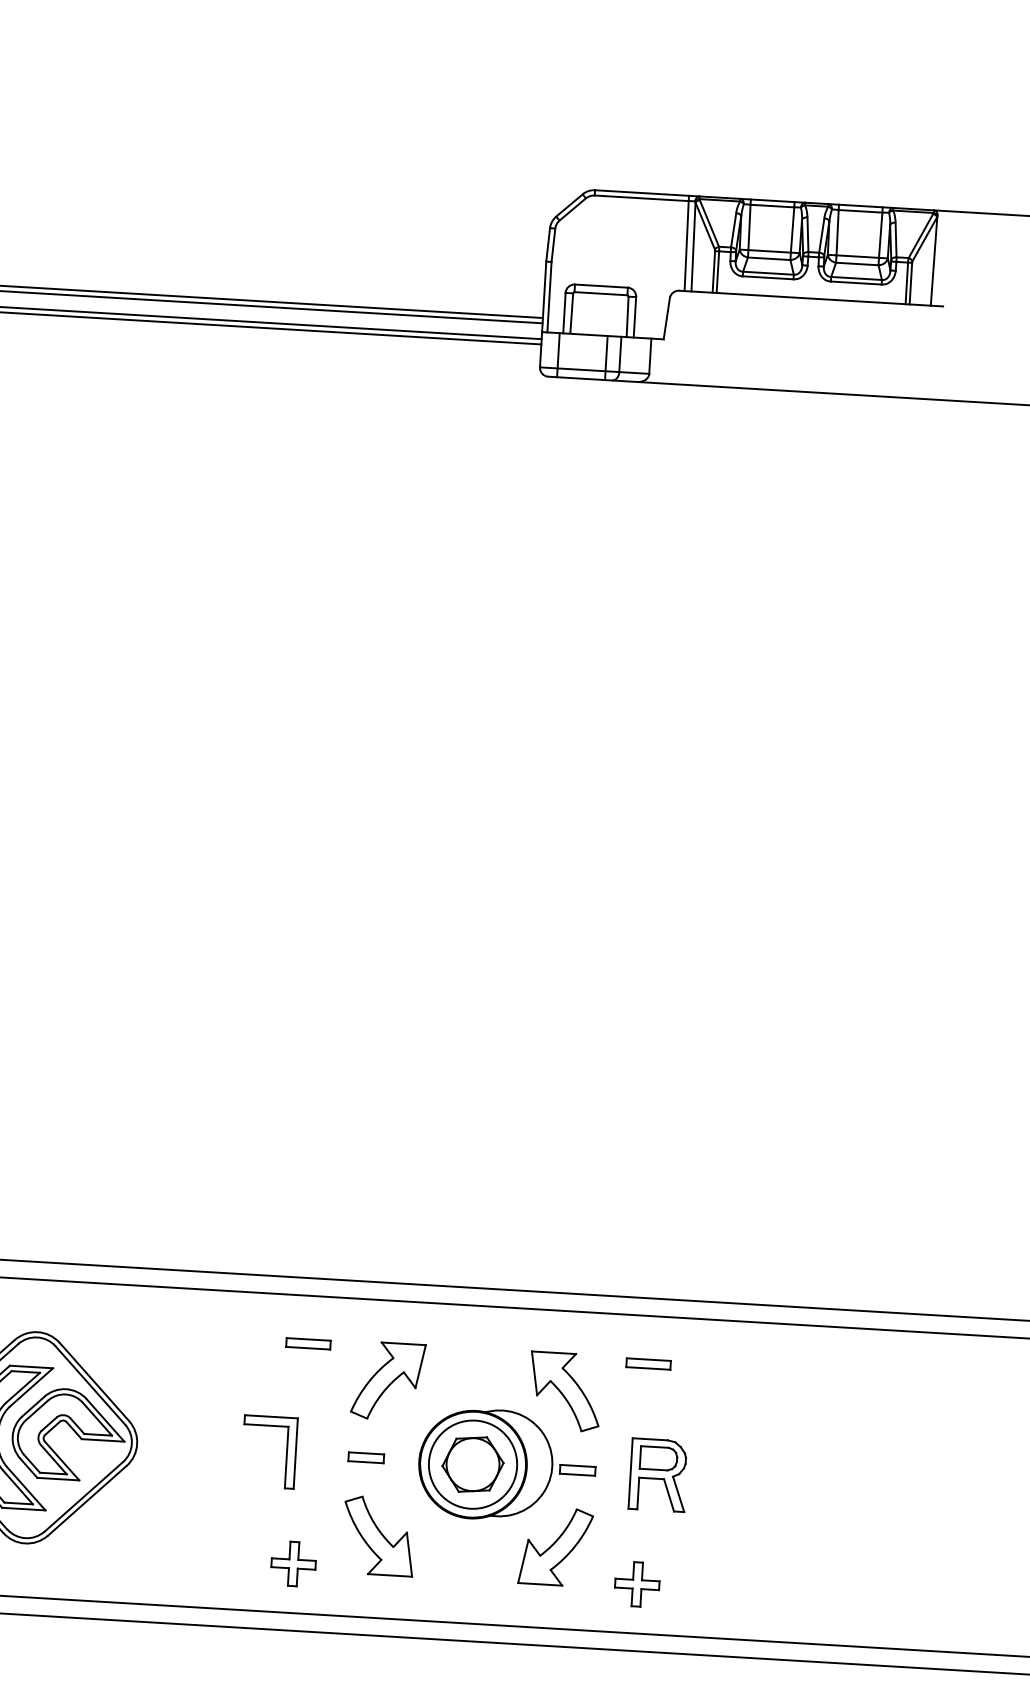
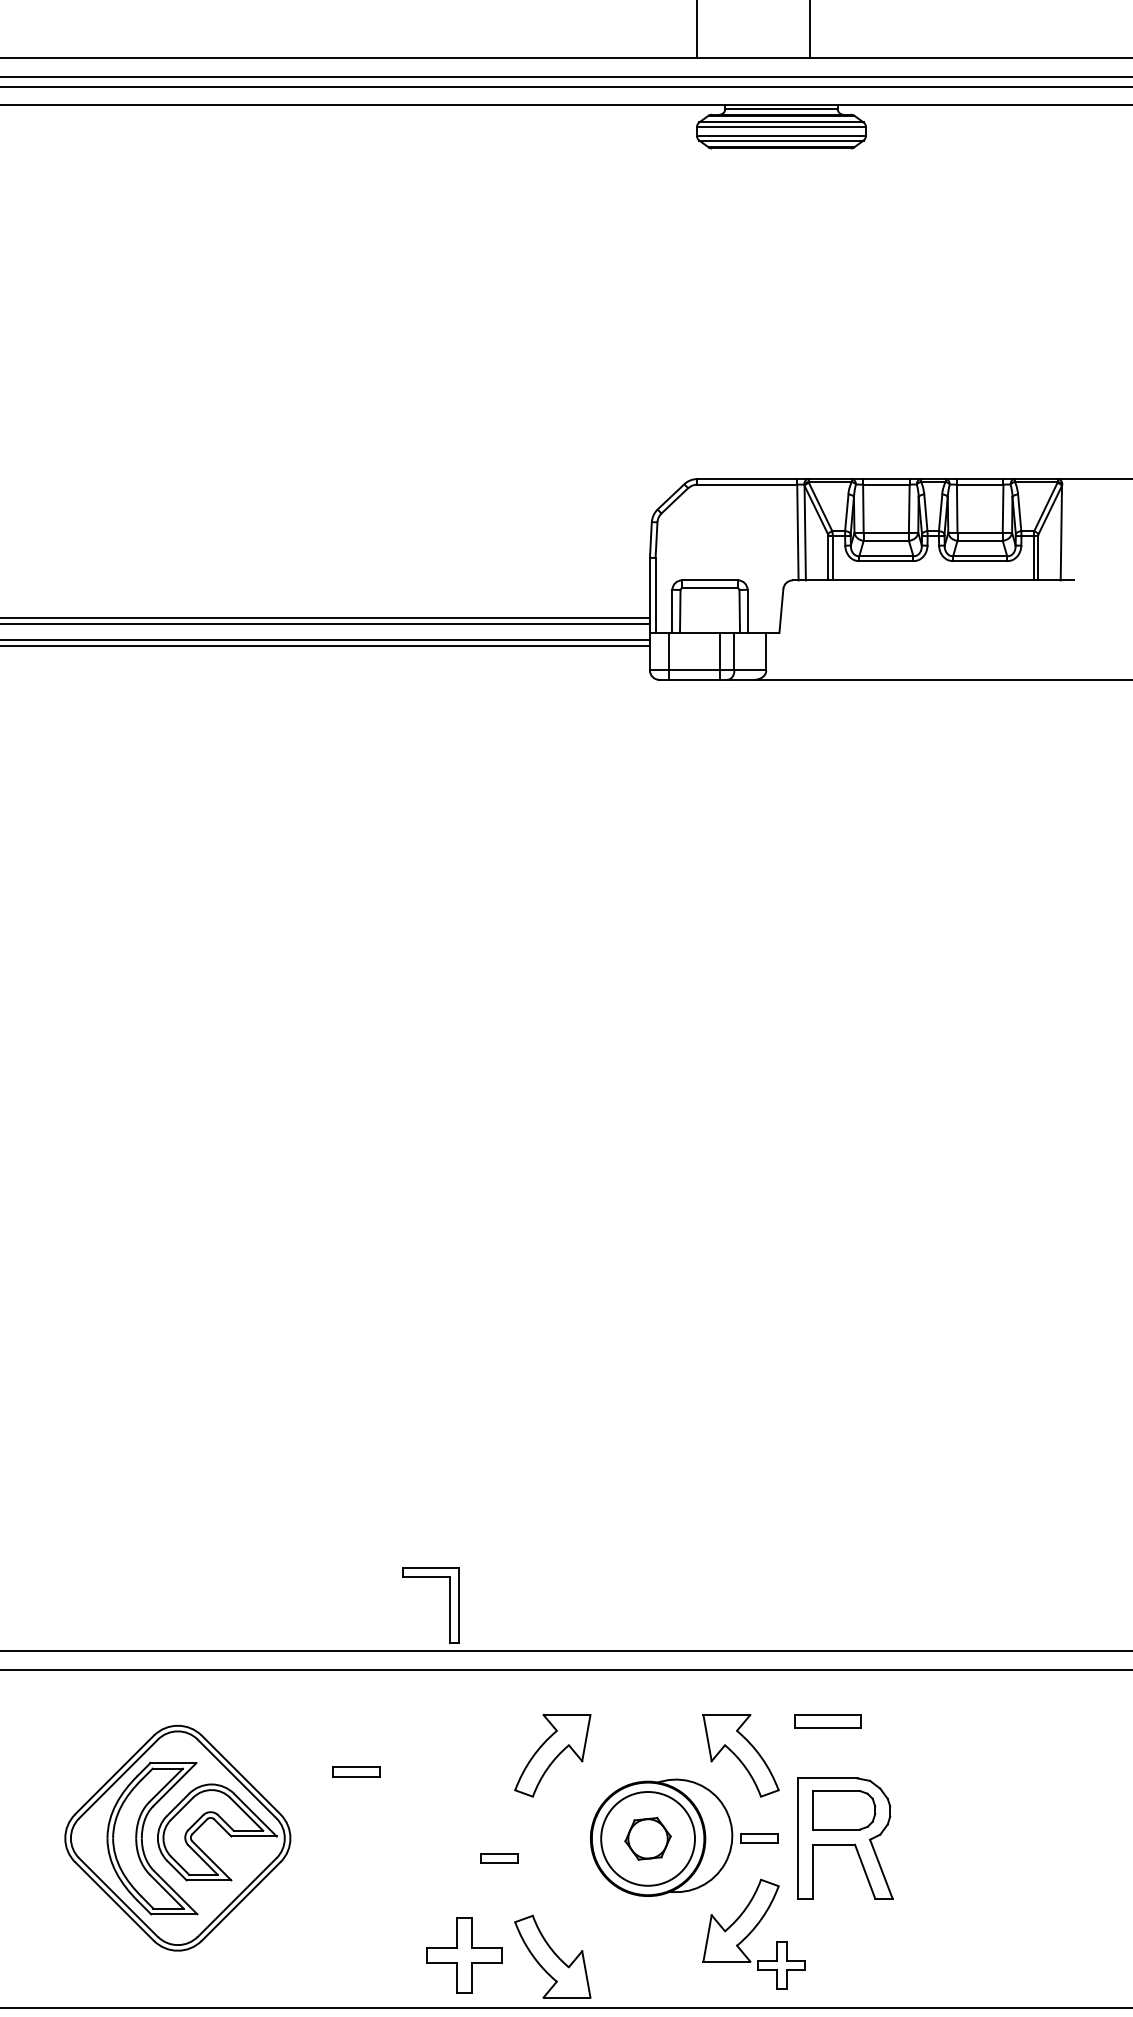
part: (308, 1343) -> (356, 1771), moved
part: (648, 1363) -> (827, 1720), size x1.4
part: (286, 1453) -> (449, 1605), moved
part: (366, 1457) -> (499, 1858), moved
part: (472, 1464) -> (647, 1838), size x0.7
part: (658, 1474) -> (845, 1837), size x1.6
part: (378, 1535) -> (552, 1956), moved
part: (293, 1563) -> (463, 1955), size x1.6
part: (636, 1584) -> (781, 1965), moved

